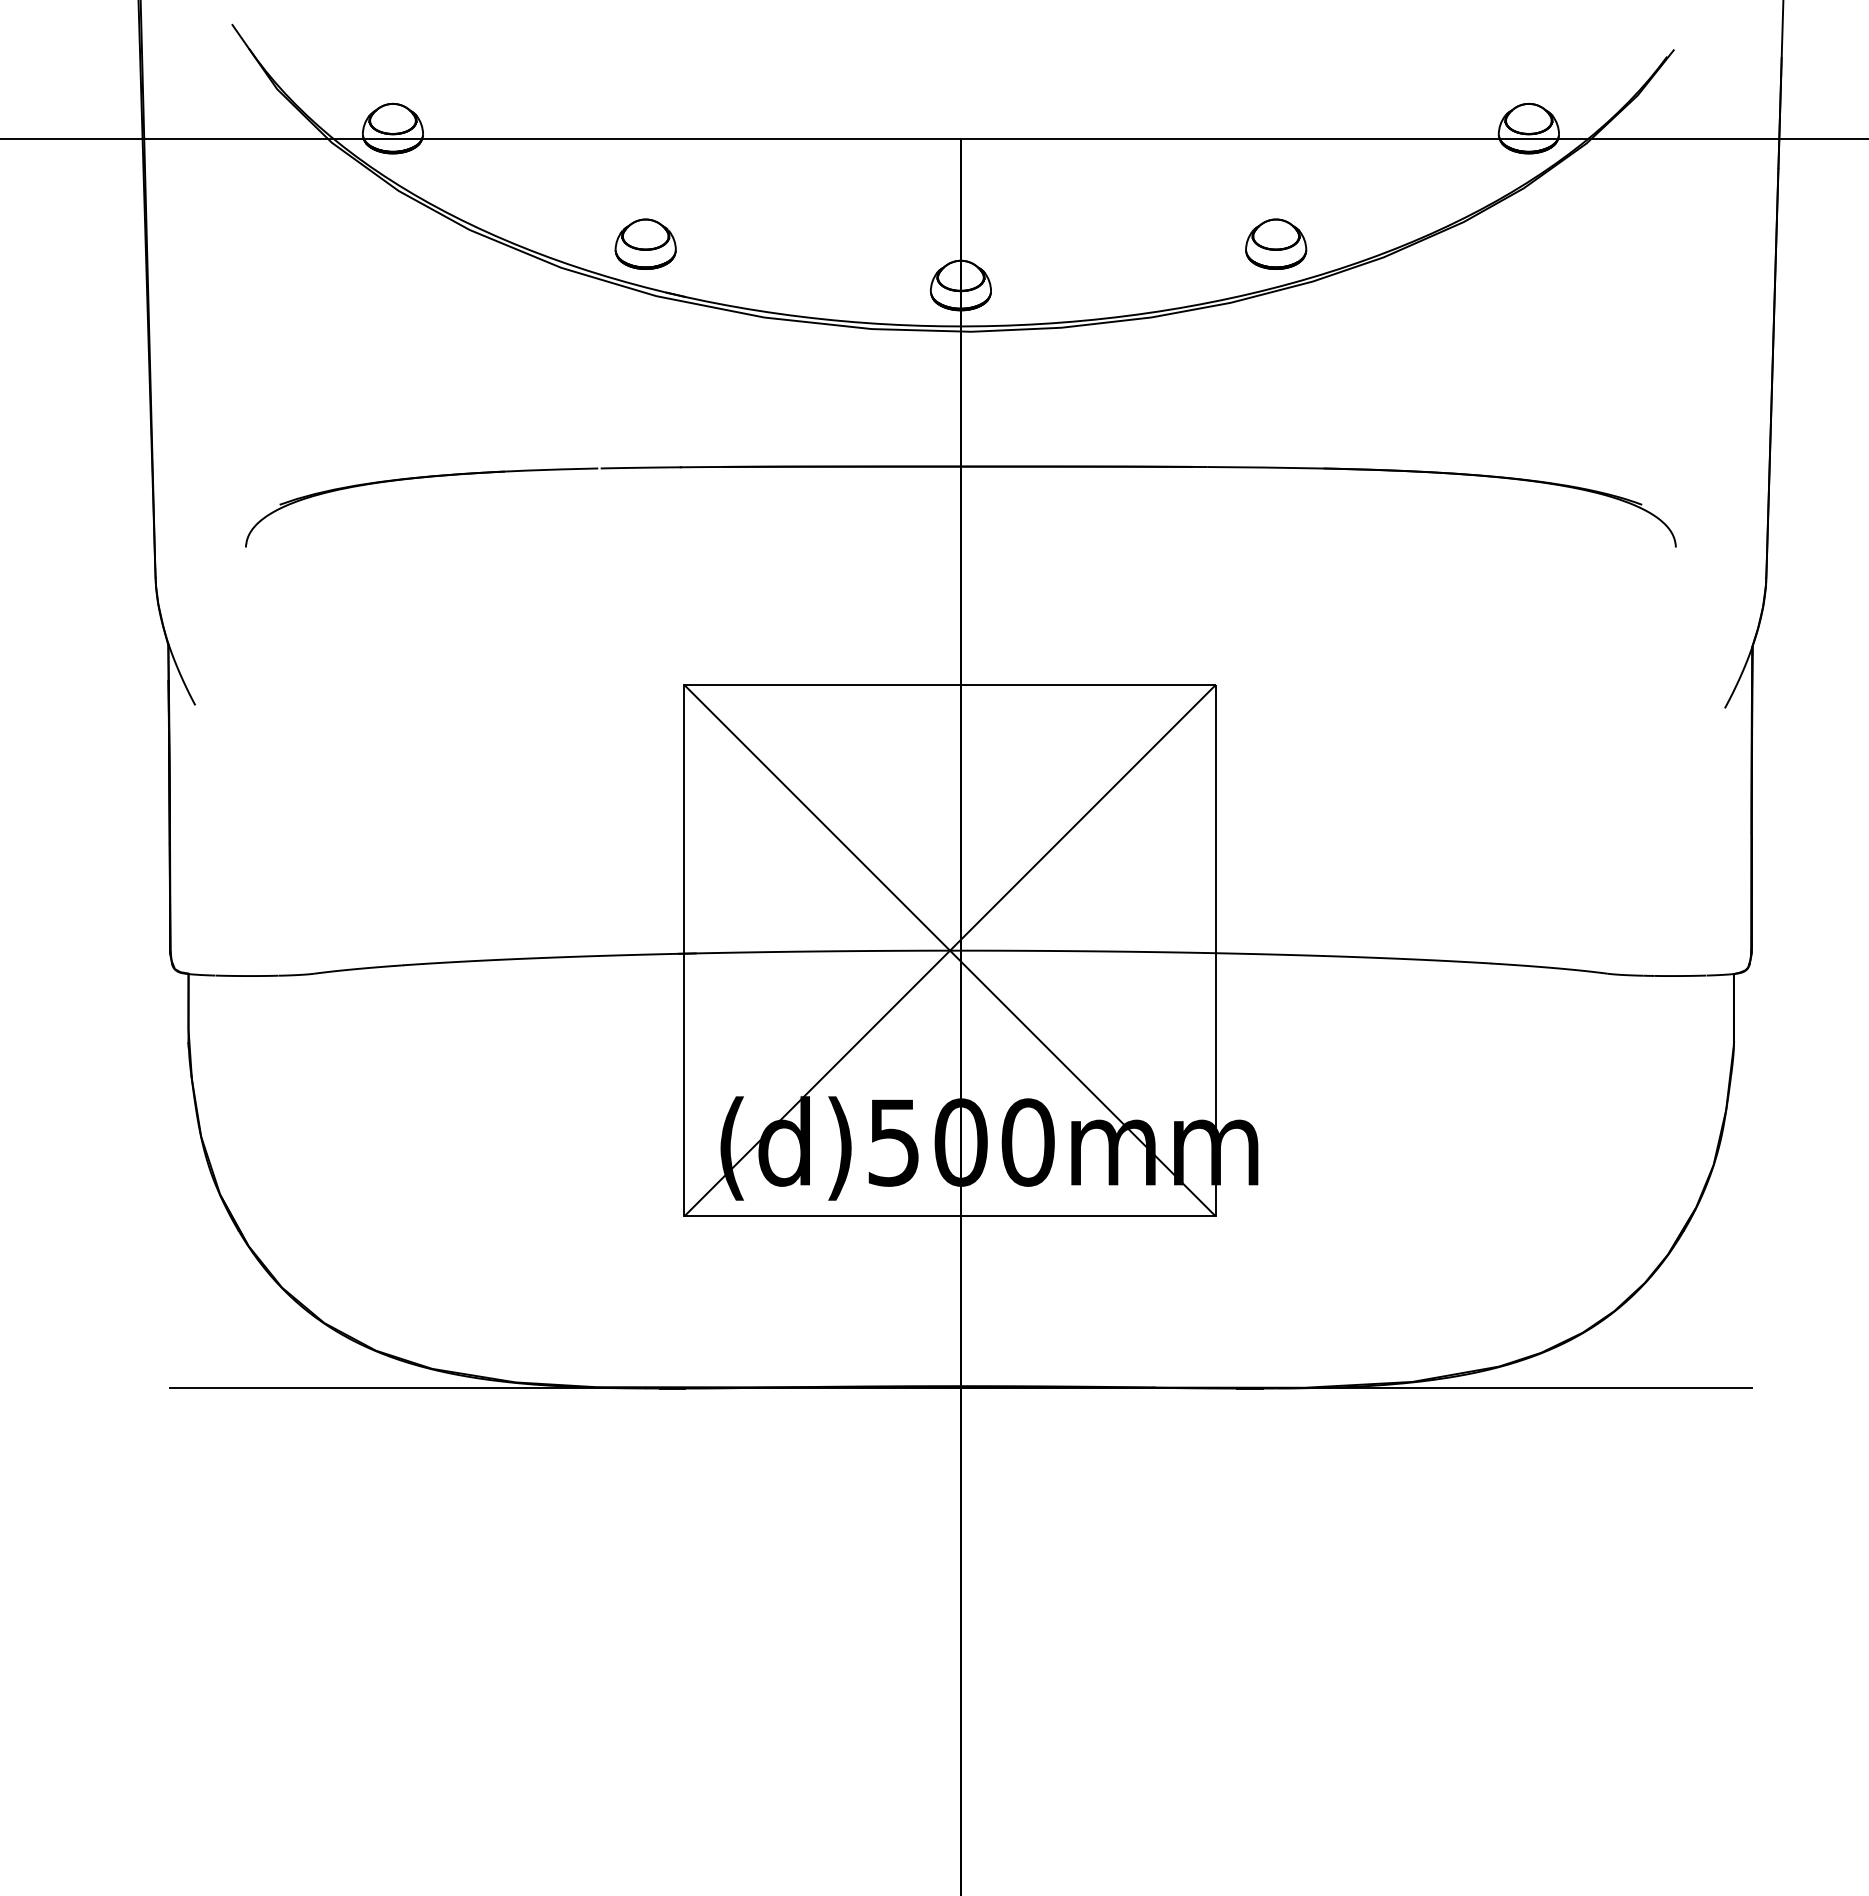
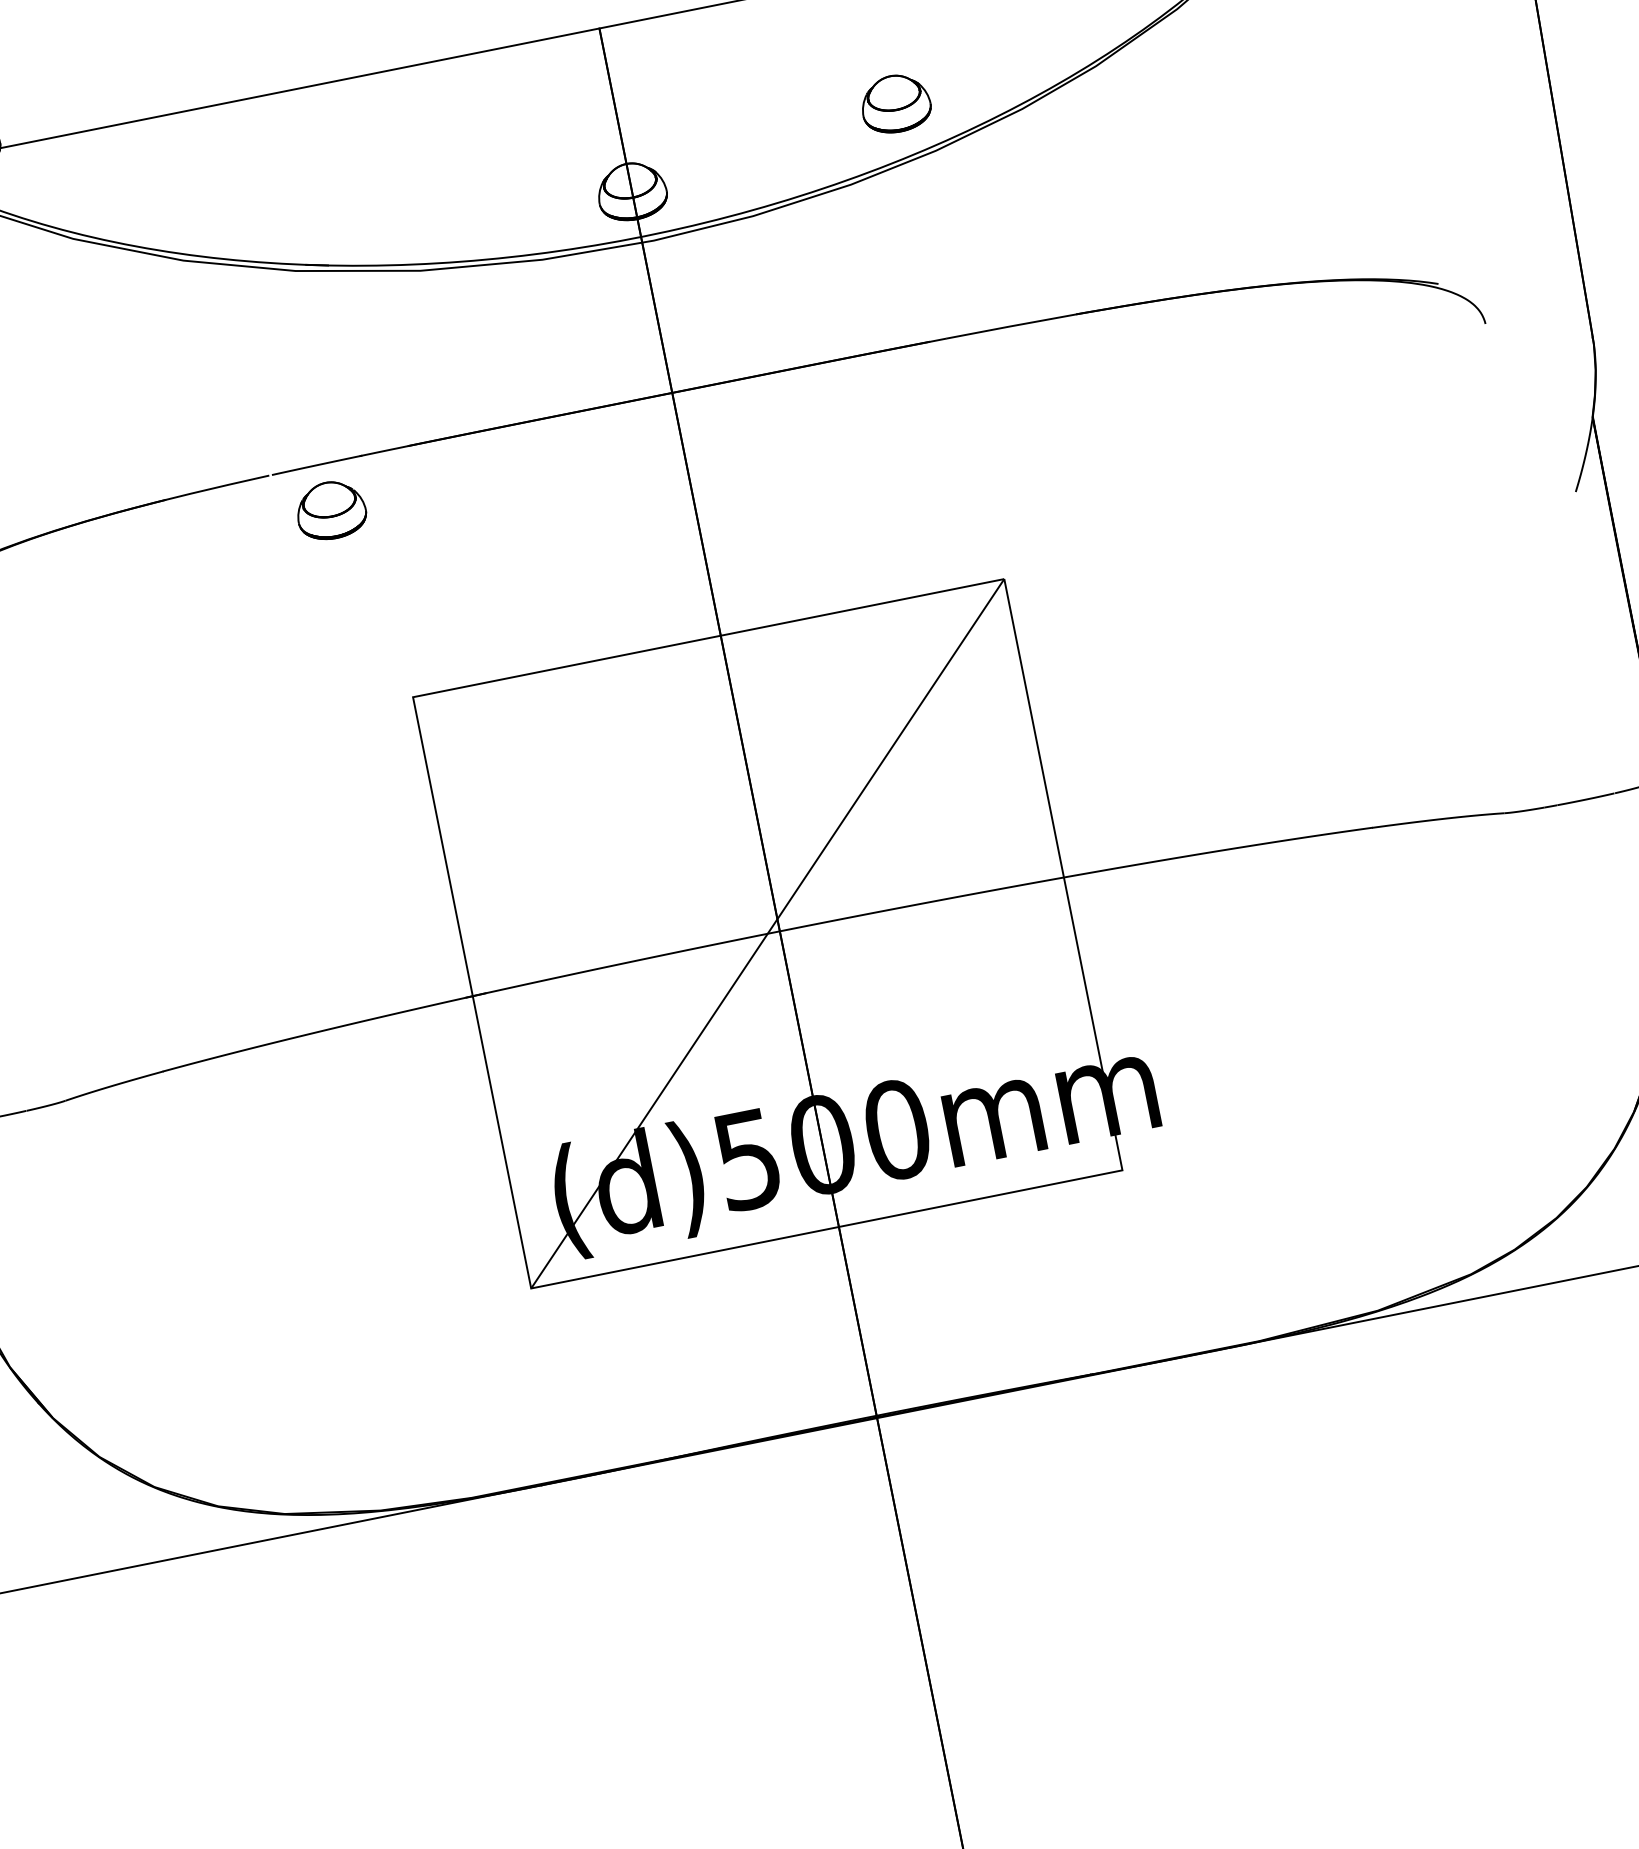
part: (645, 243) -> (330, 509), moved
part: (1276, 243) -> (896, 102), moved
line: (949, 950) -> (767, 933), removed

